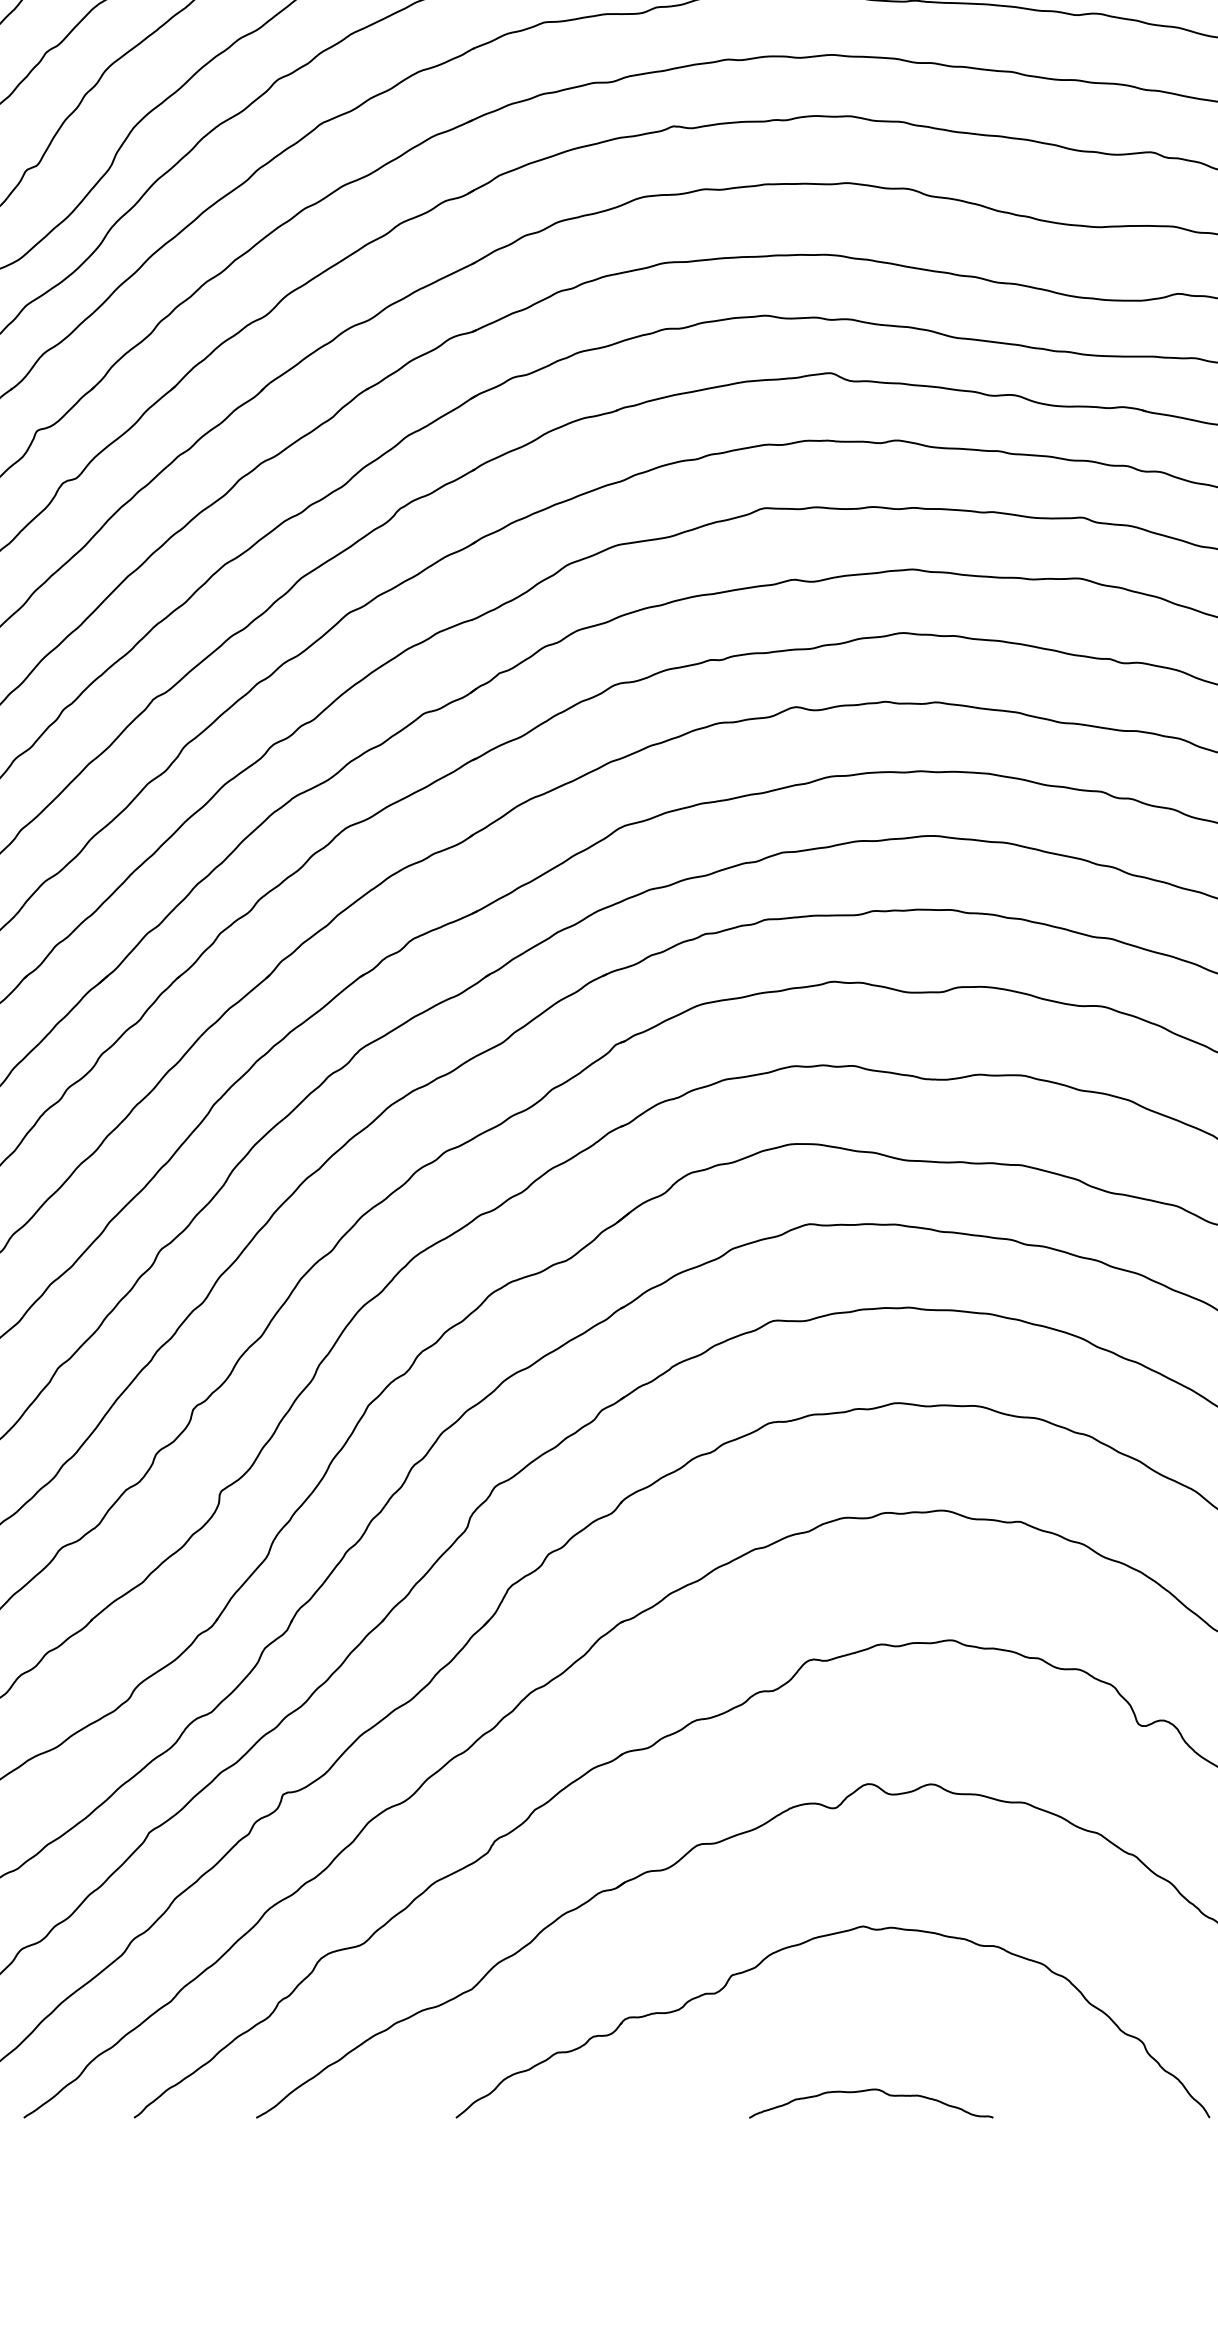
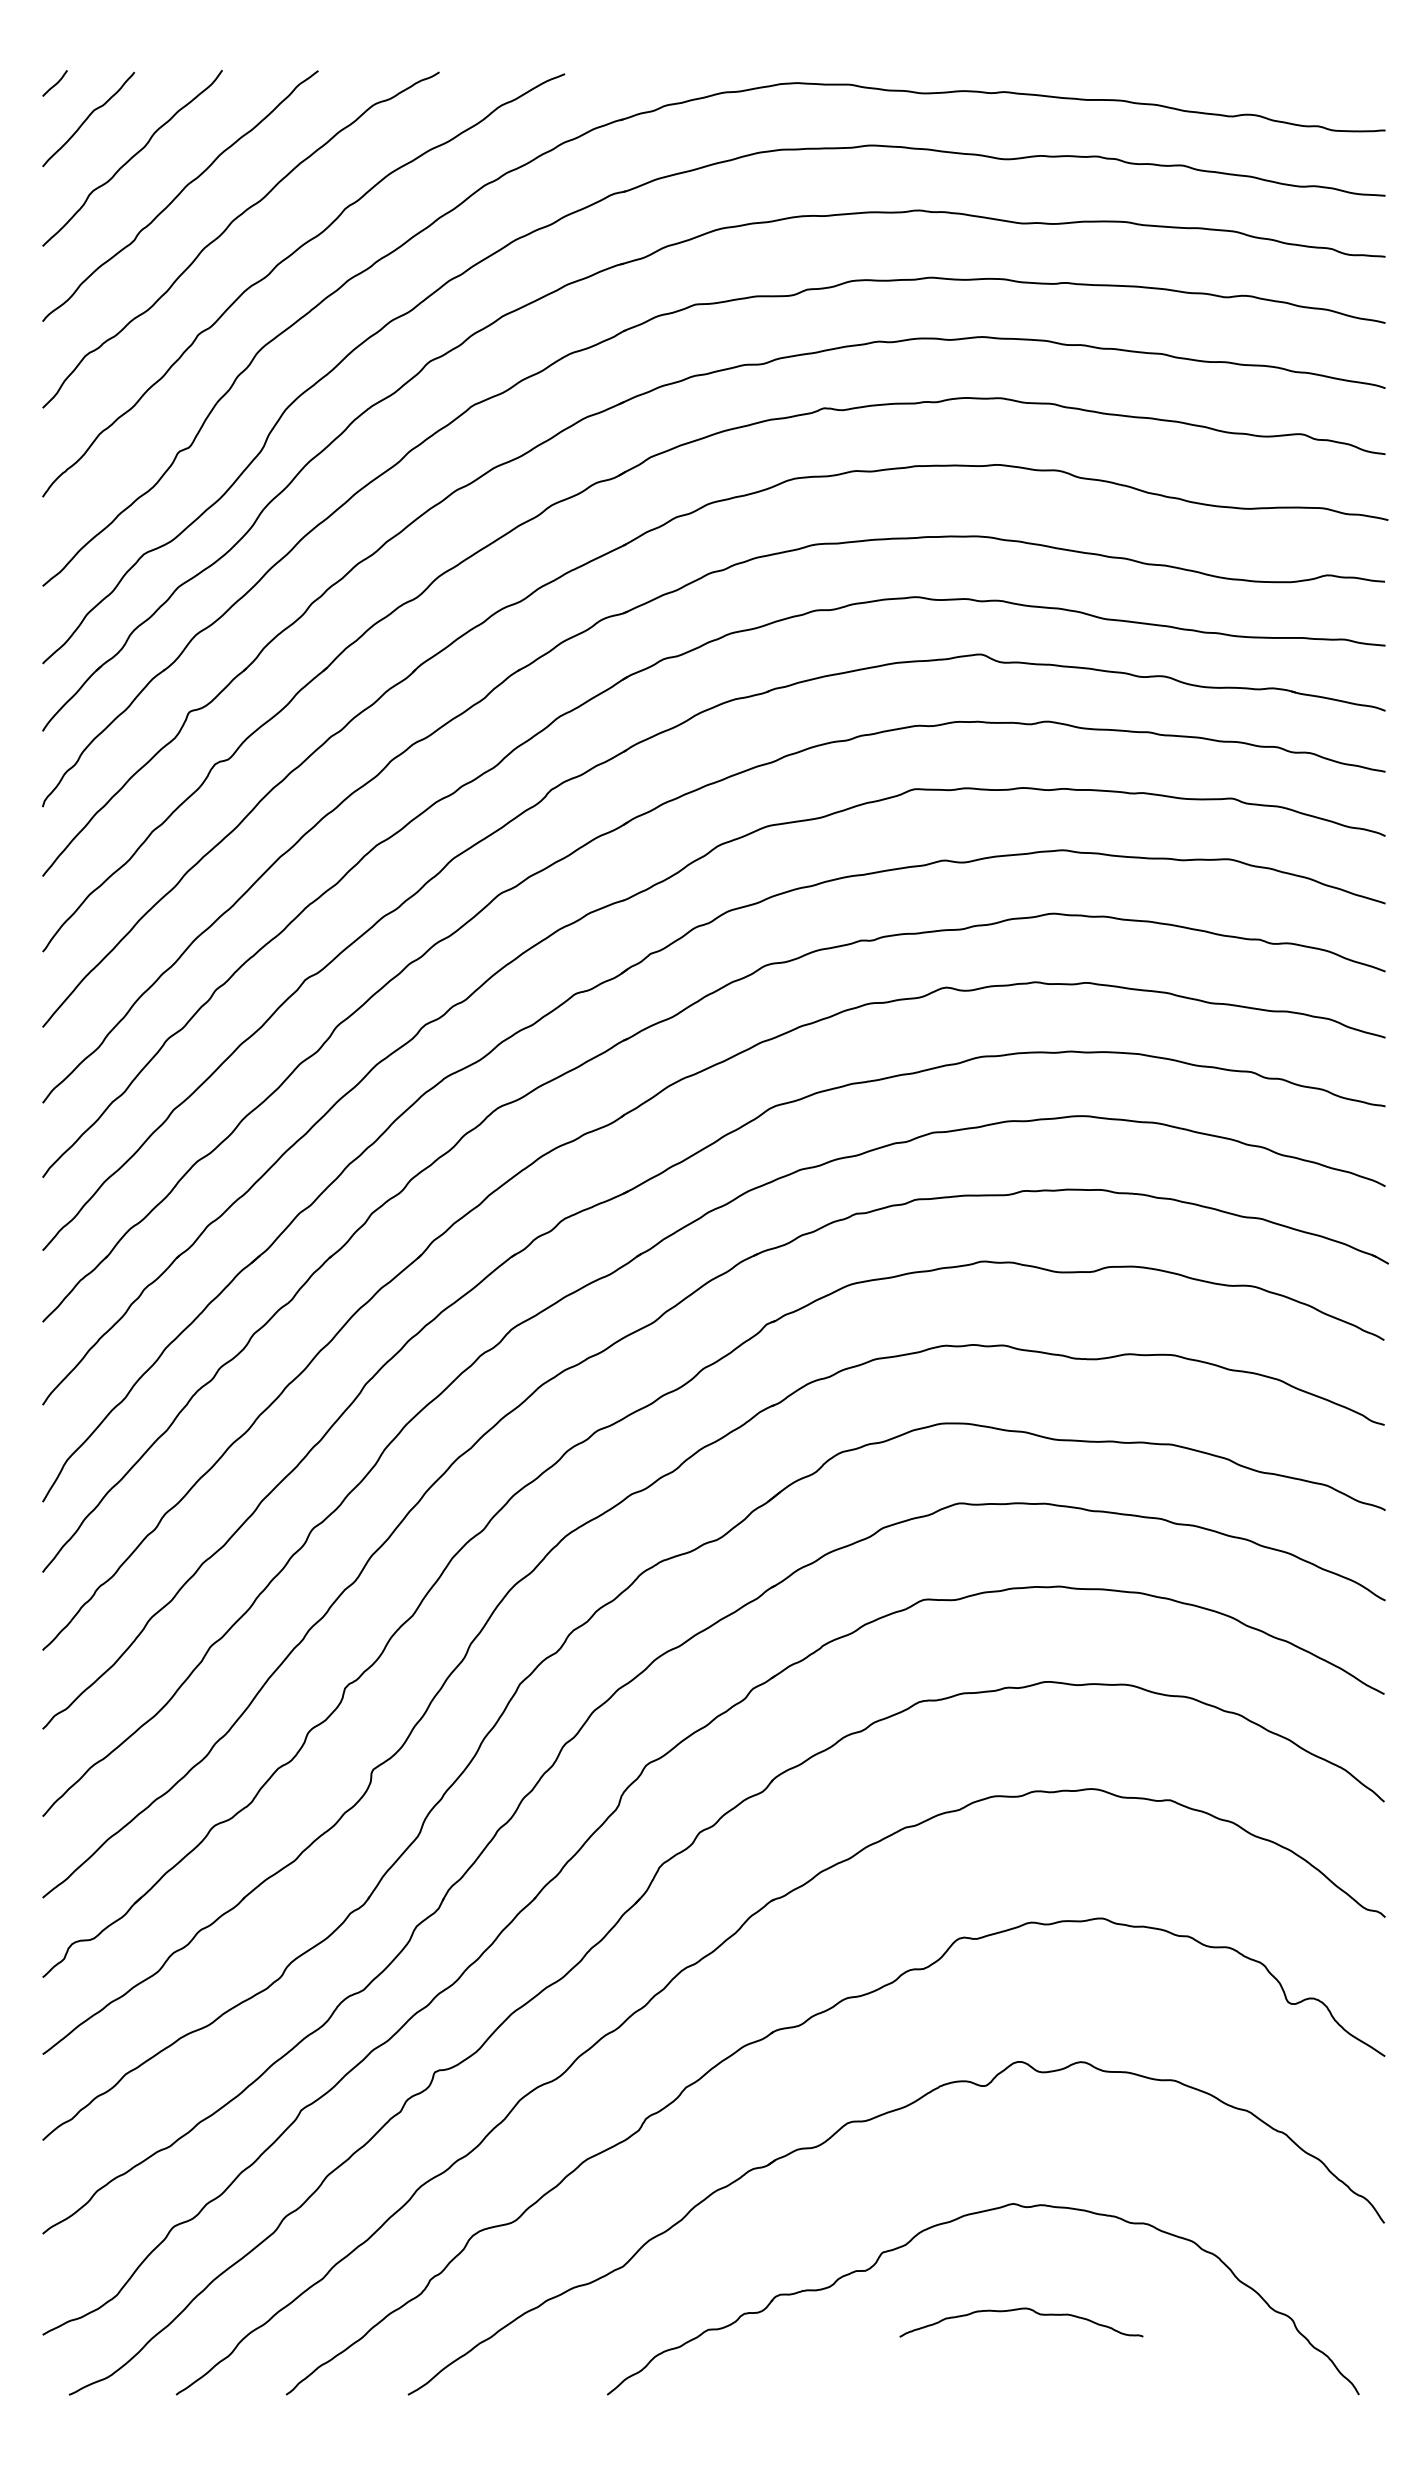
curve: (868, 2091) -> (1018, 2310), moved

